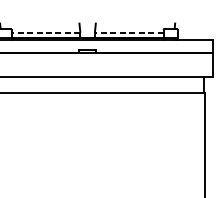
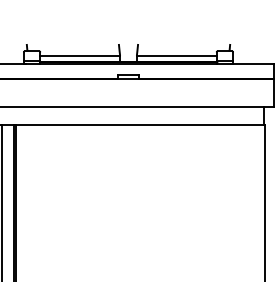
line: (46, 32) -> (80, 55), dashed -> solid
line: (128, 32) -> (176, 55), dashed -> solid

